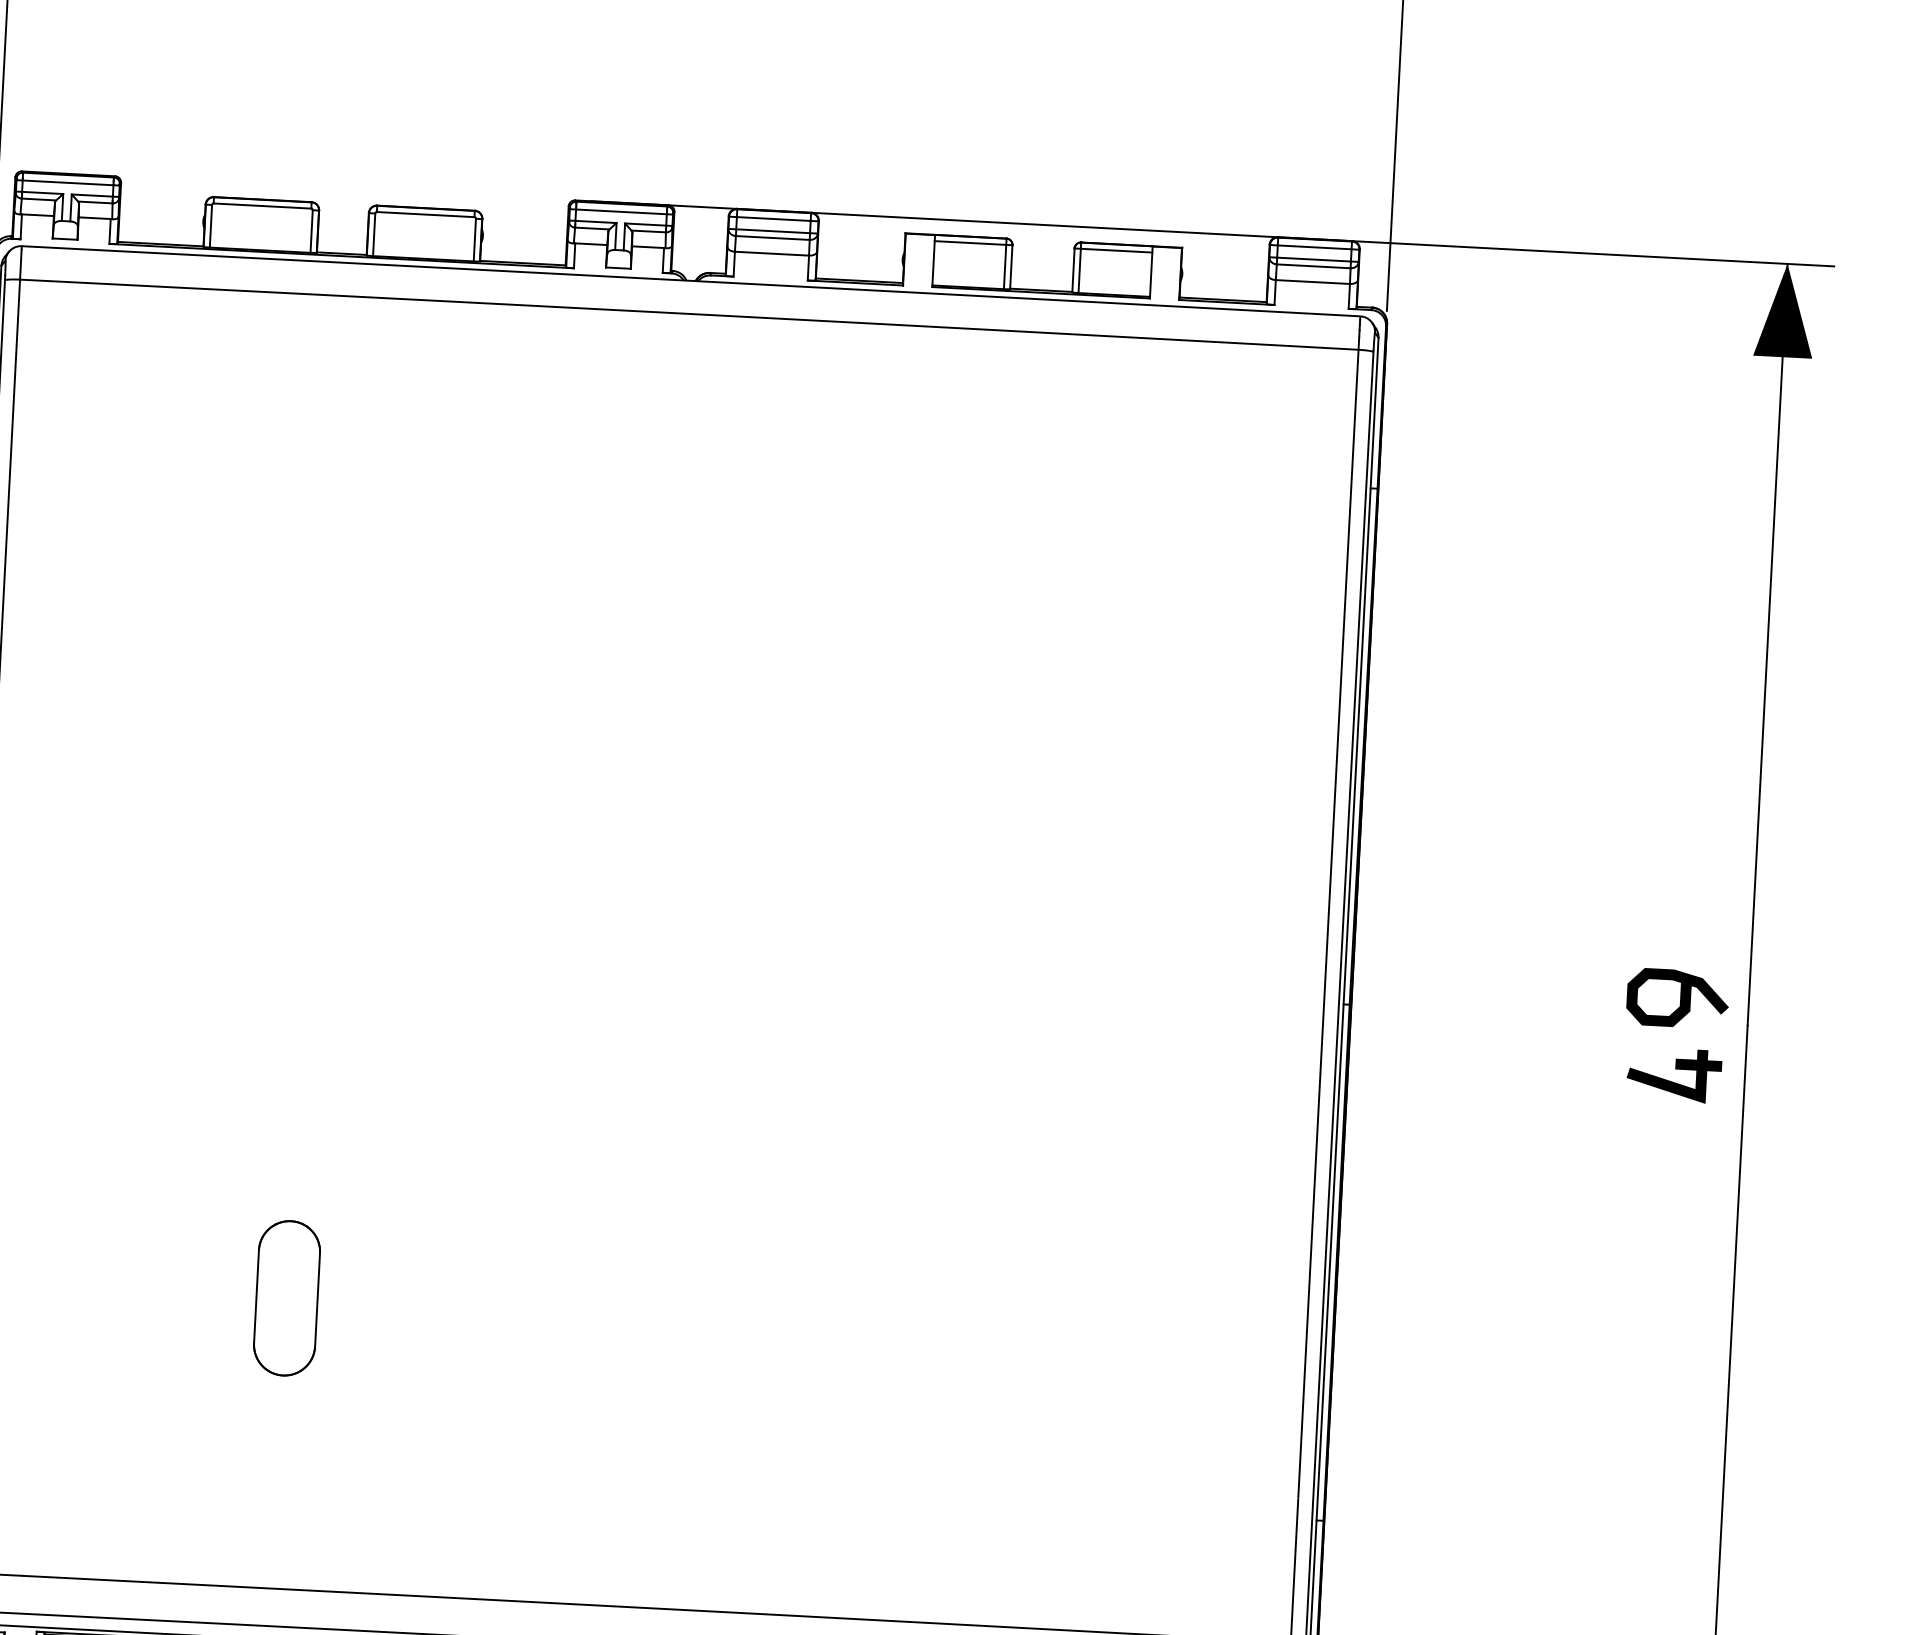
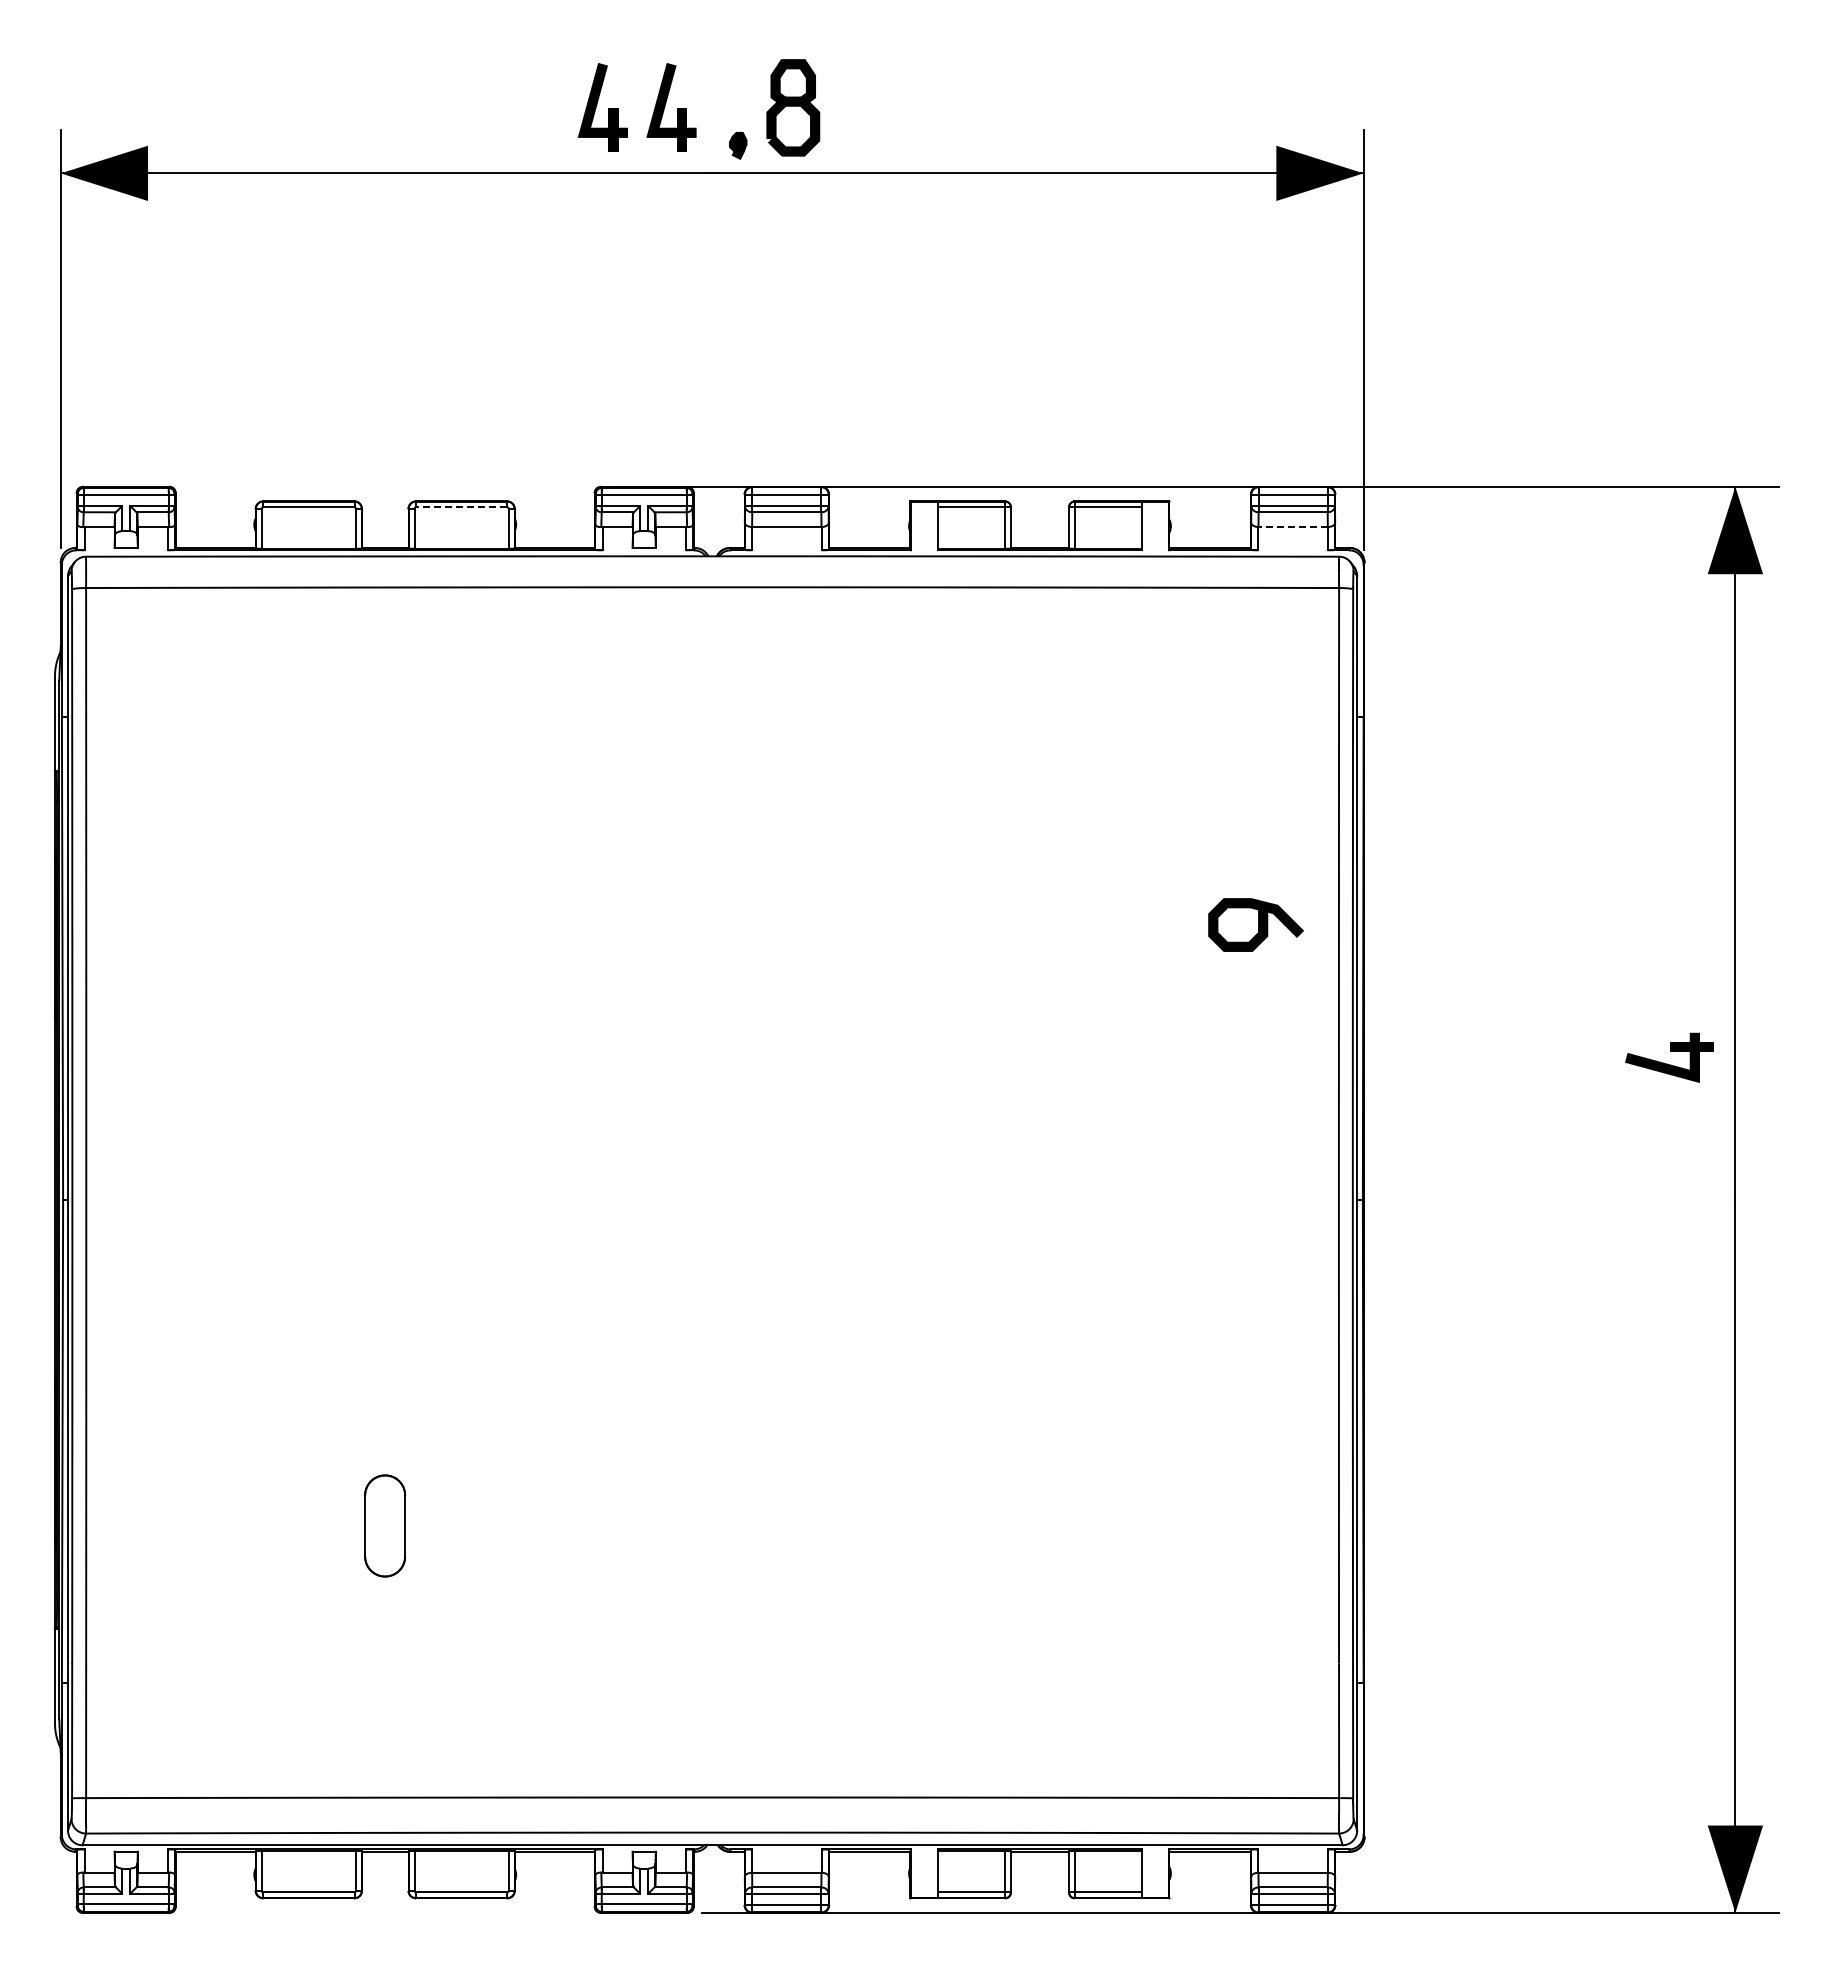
line: (425, 214) -> (461, 507), solid -> dashed
line: (1313, 282) -> (1293, 527), solid -> dashed
curve: (1680, 998) -> (1258, 924), moved
part: (1675, 1068) -> (1670, 1051), moved
part: (286, 1297) -> (384, 1525), size x0.7

